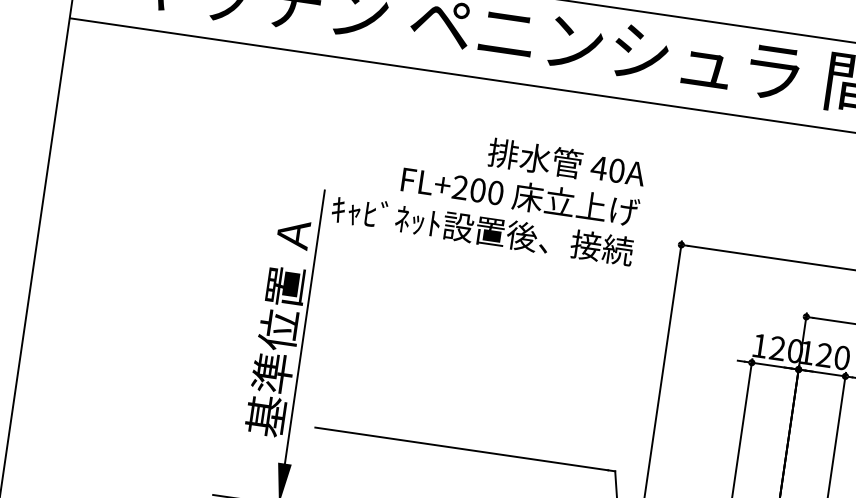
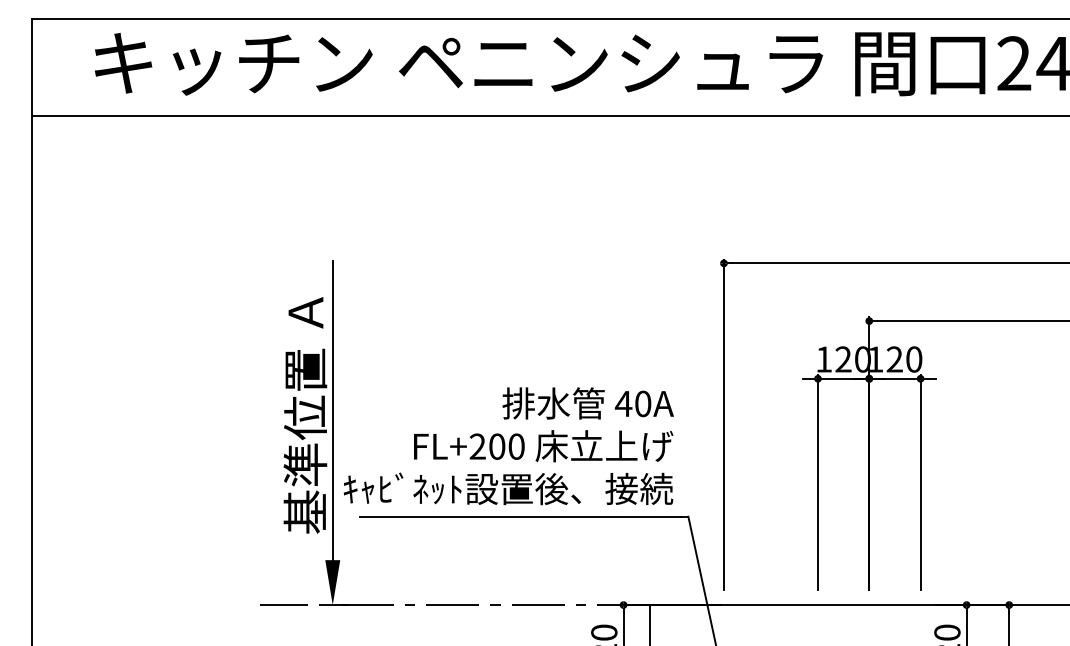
text: (488, 191) -> (508, 446), moved

